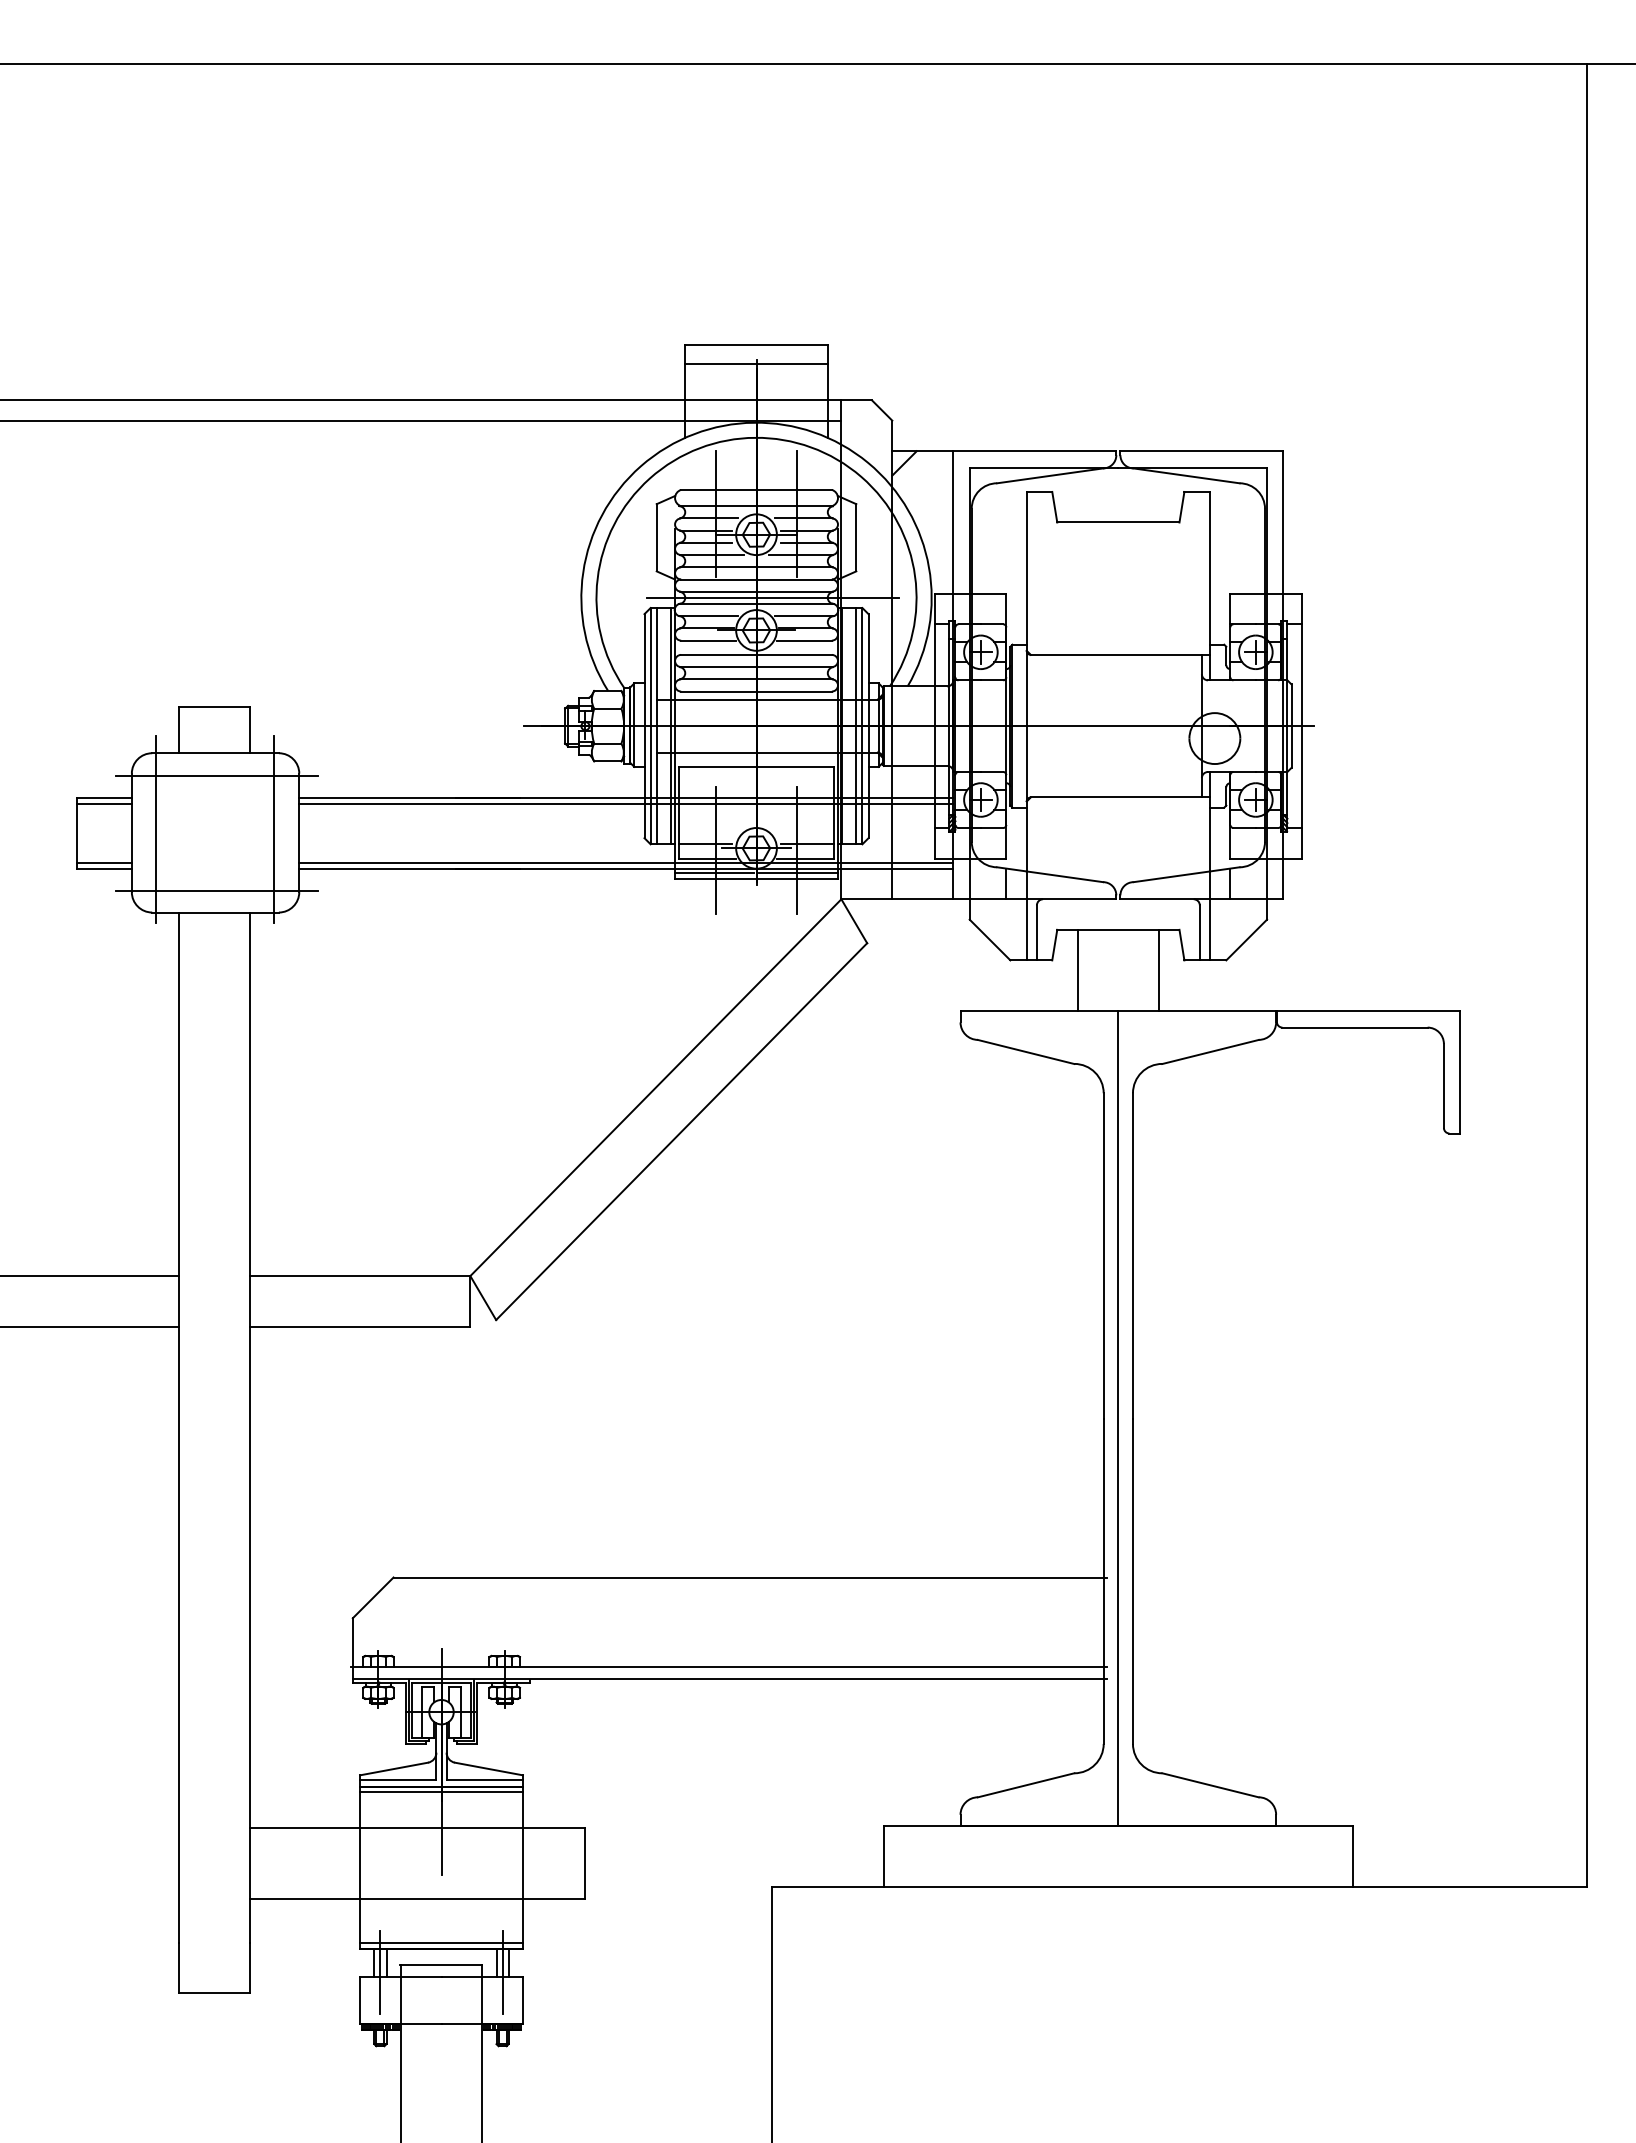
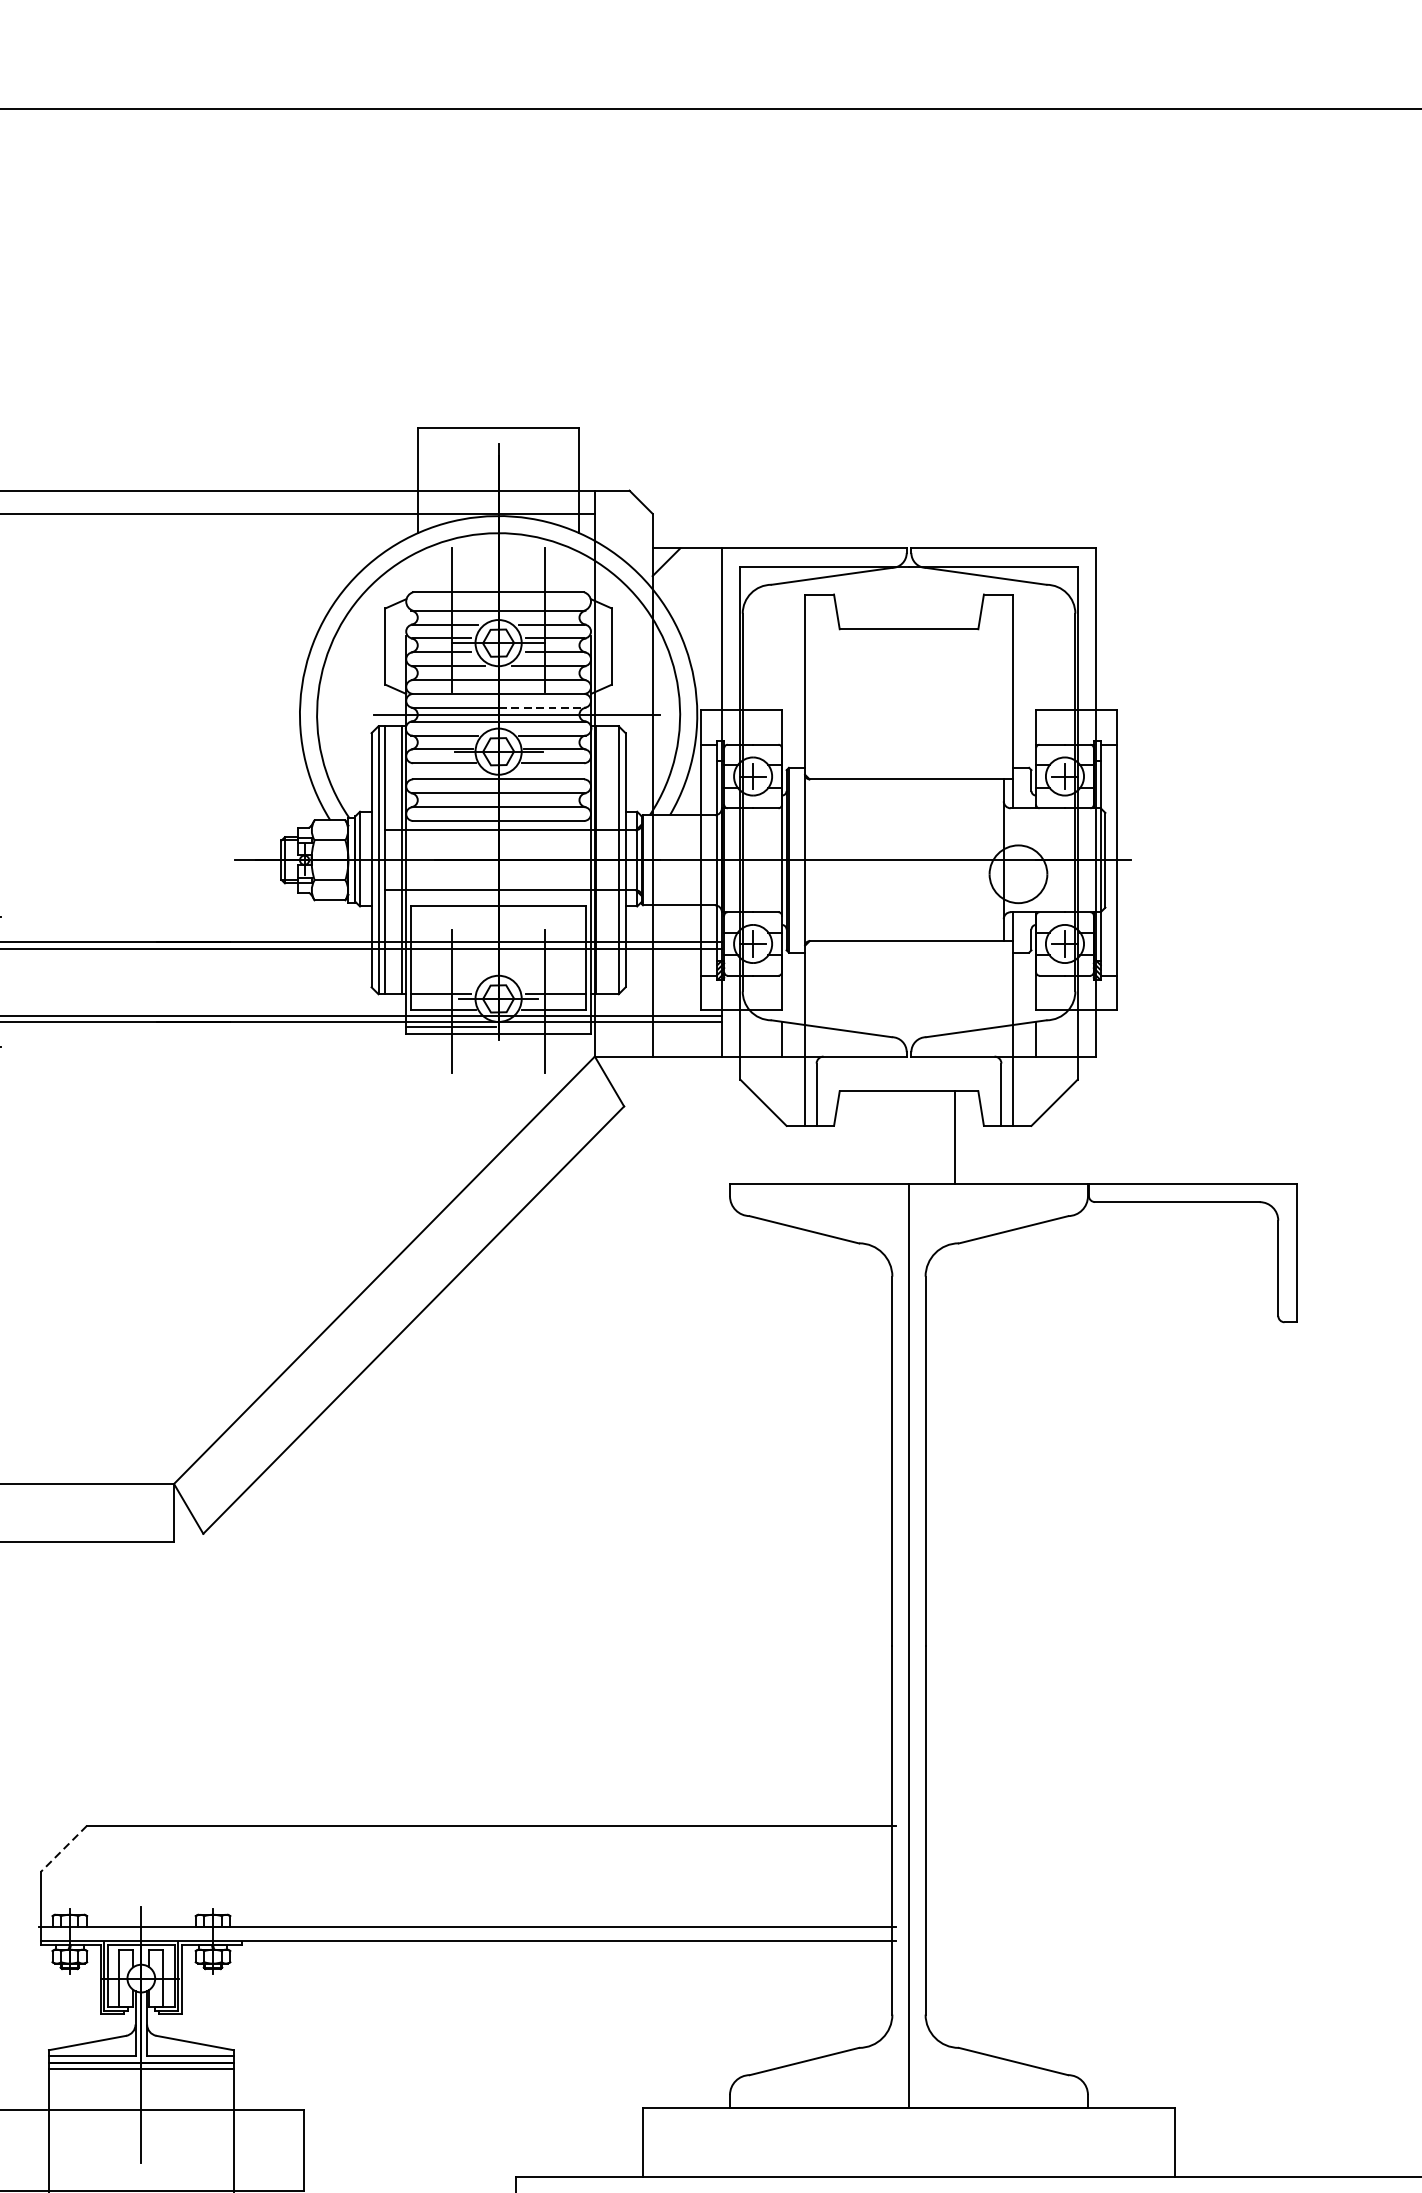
line: (756, 363) -> (498, 448), removed
line: (794, 591) -> (541, 707), solid -> dashed
line: (856, 726) -> (612, 860), removed
line: (797, 872) -> (545, 1026), removed
line: (1077, 970) -> (862, 1137), removed
line: (373, 1597) -> (64, 1848), solid -> dashed

